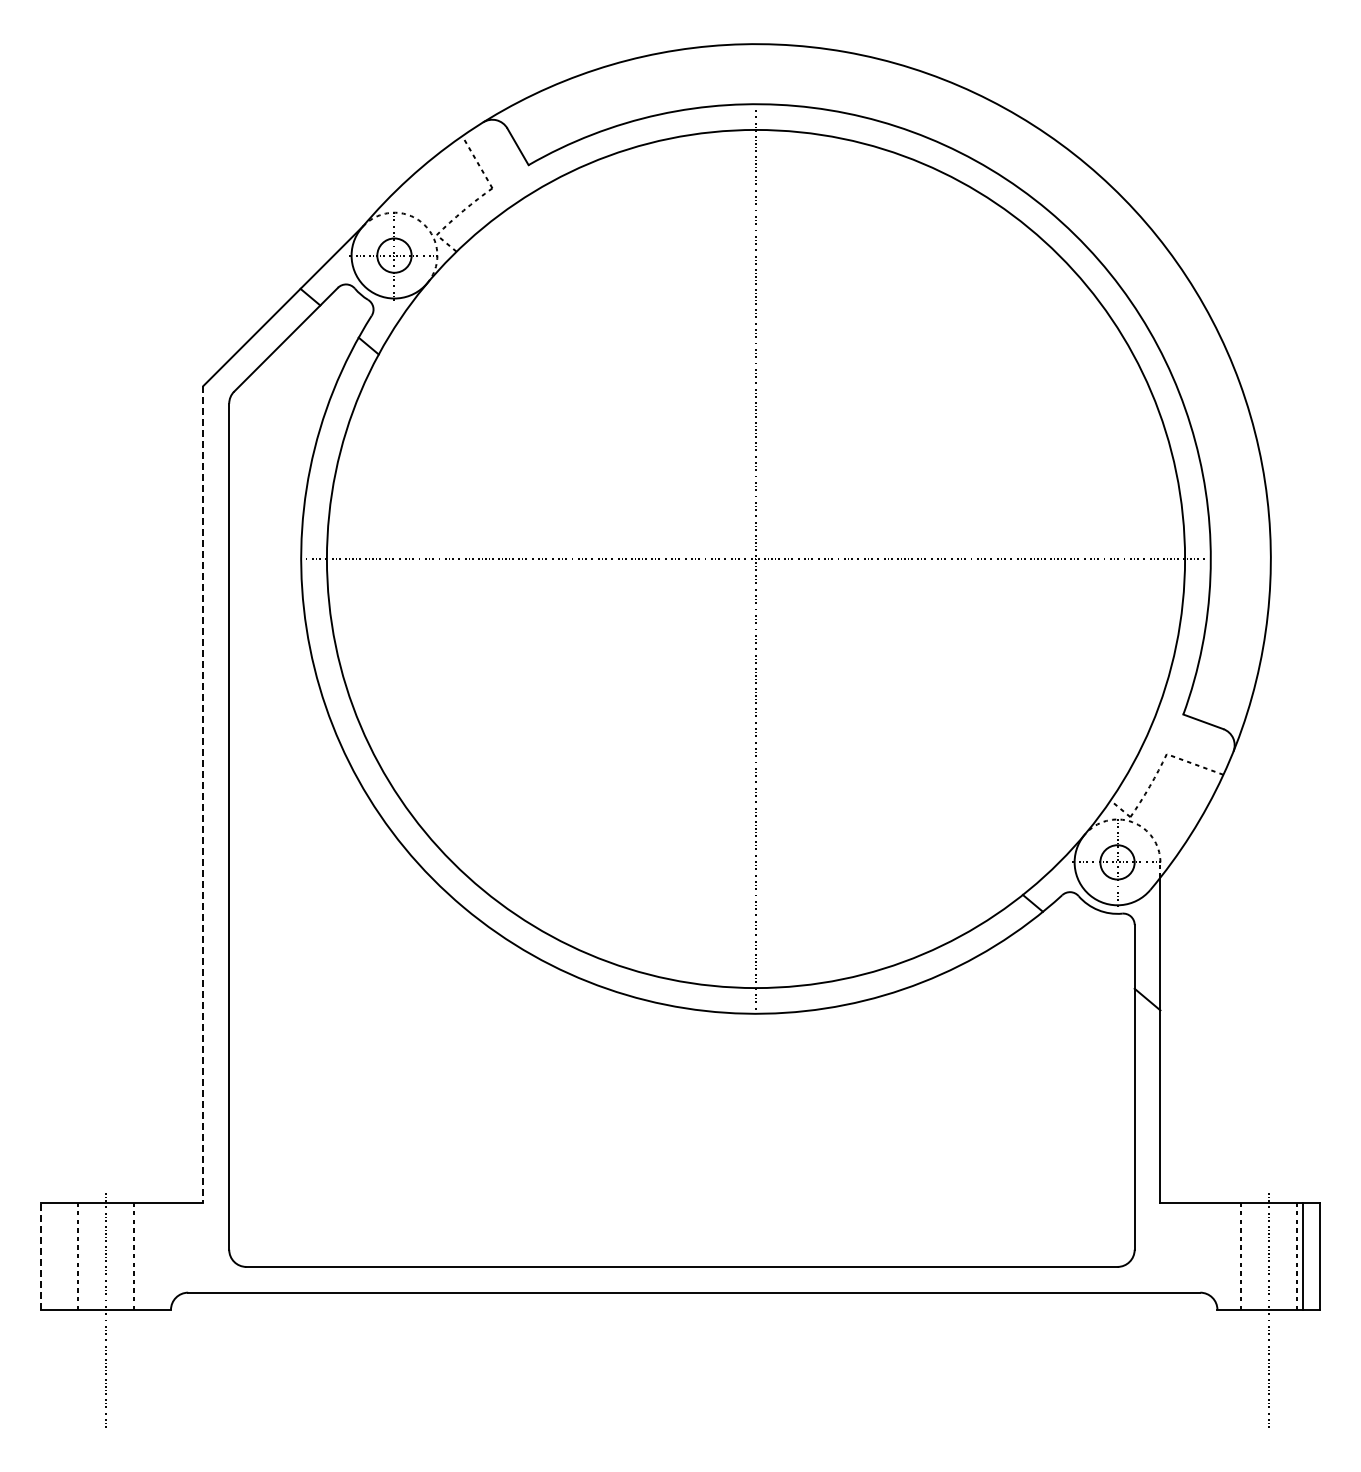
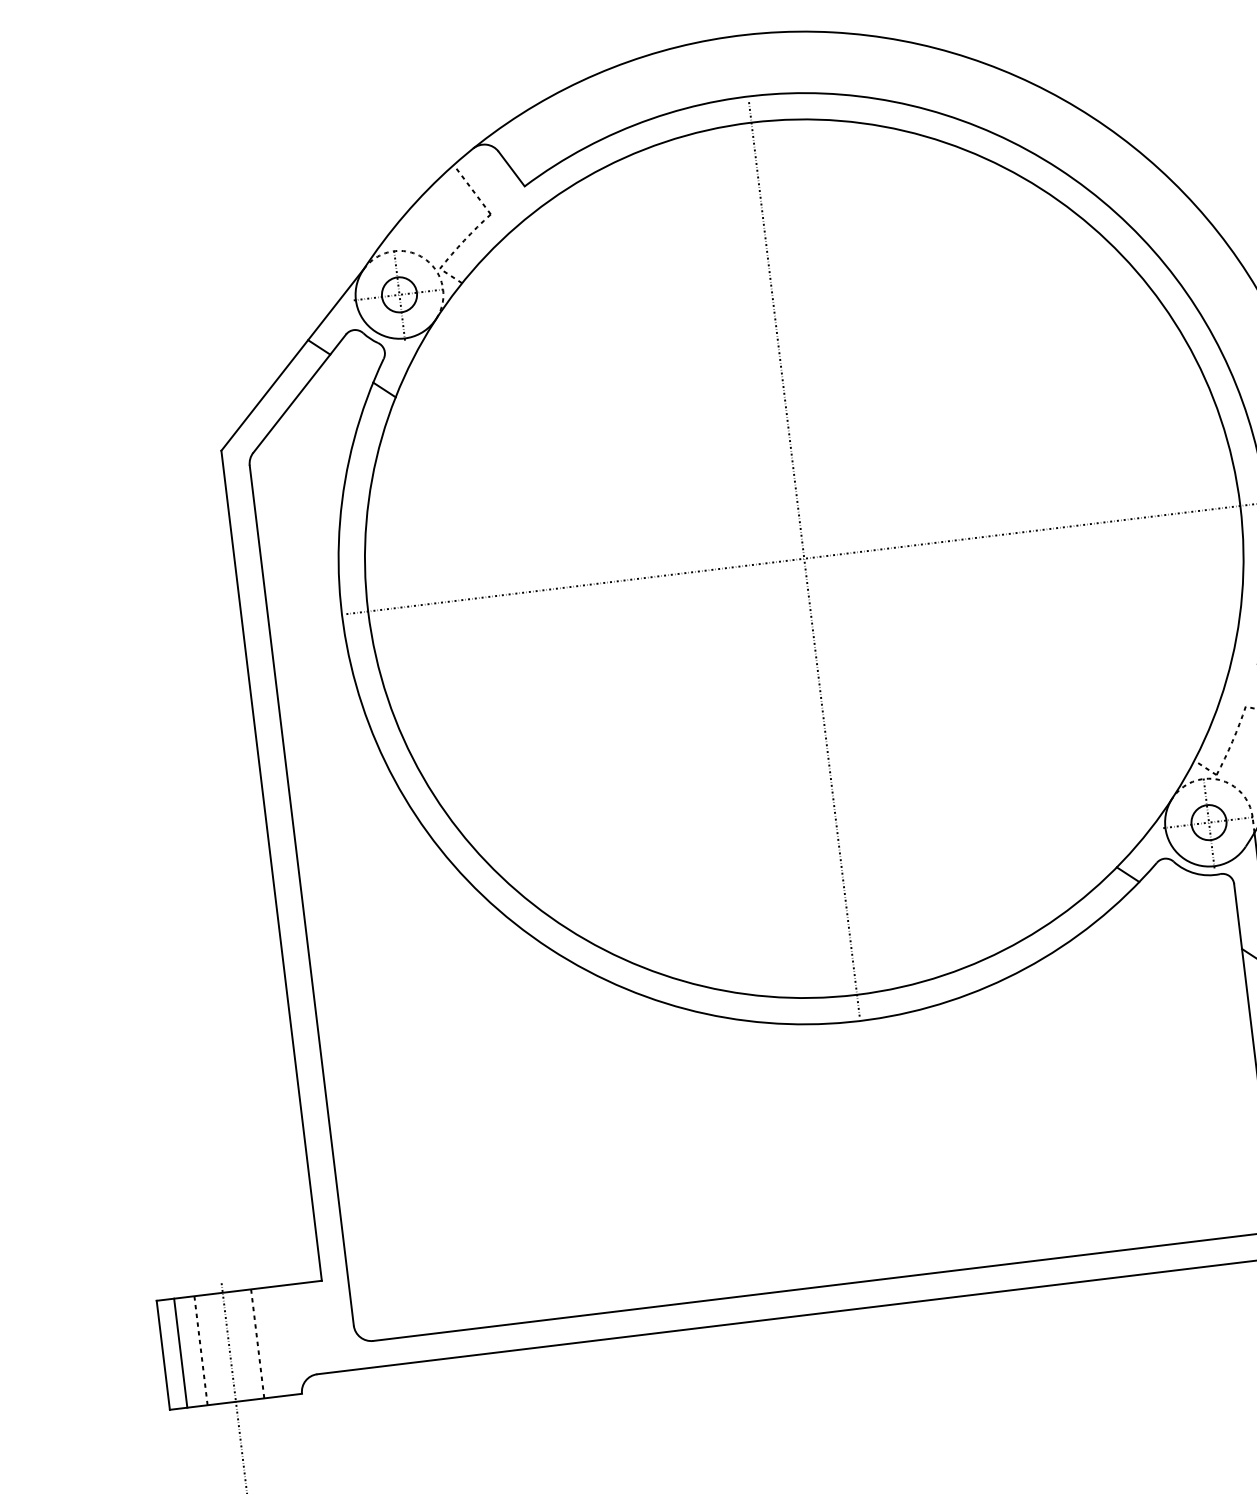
line: (203, 794) -> (271, 866), dashed -> solid
line: (58, 1255) -> (181, 1352), added
line: (41, 1256) -> (163, 1355), dashed -> solid

